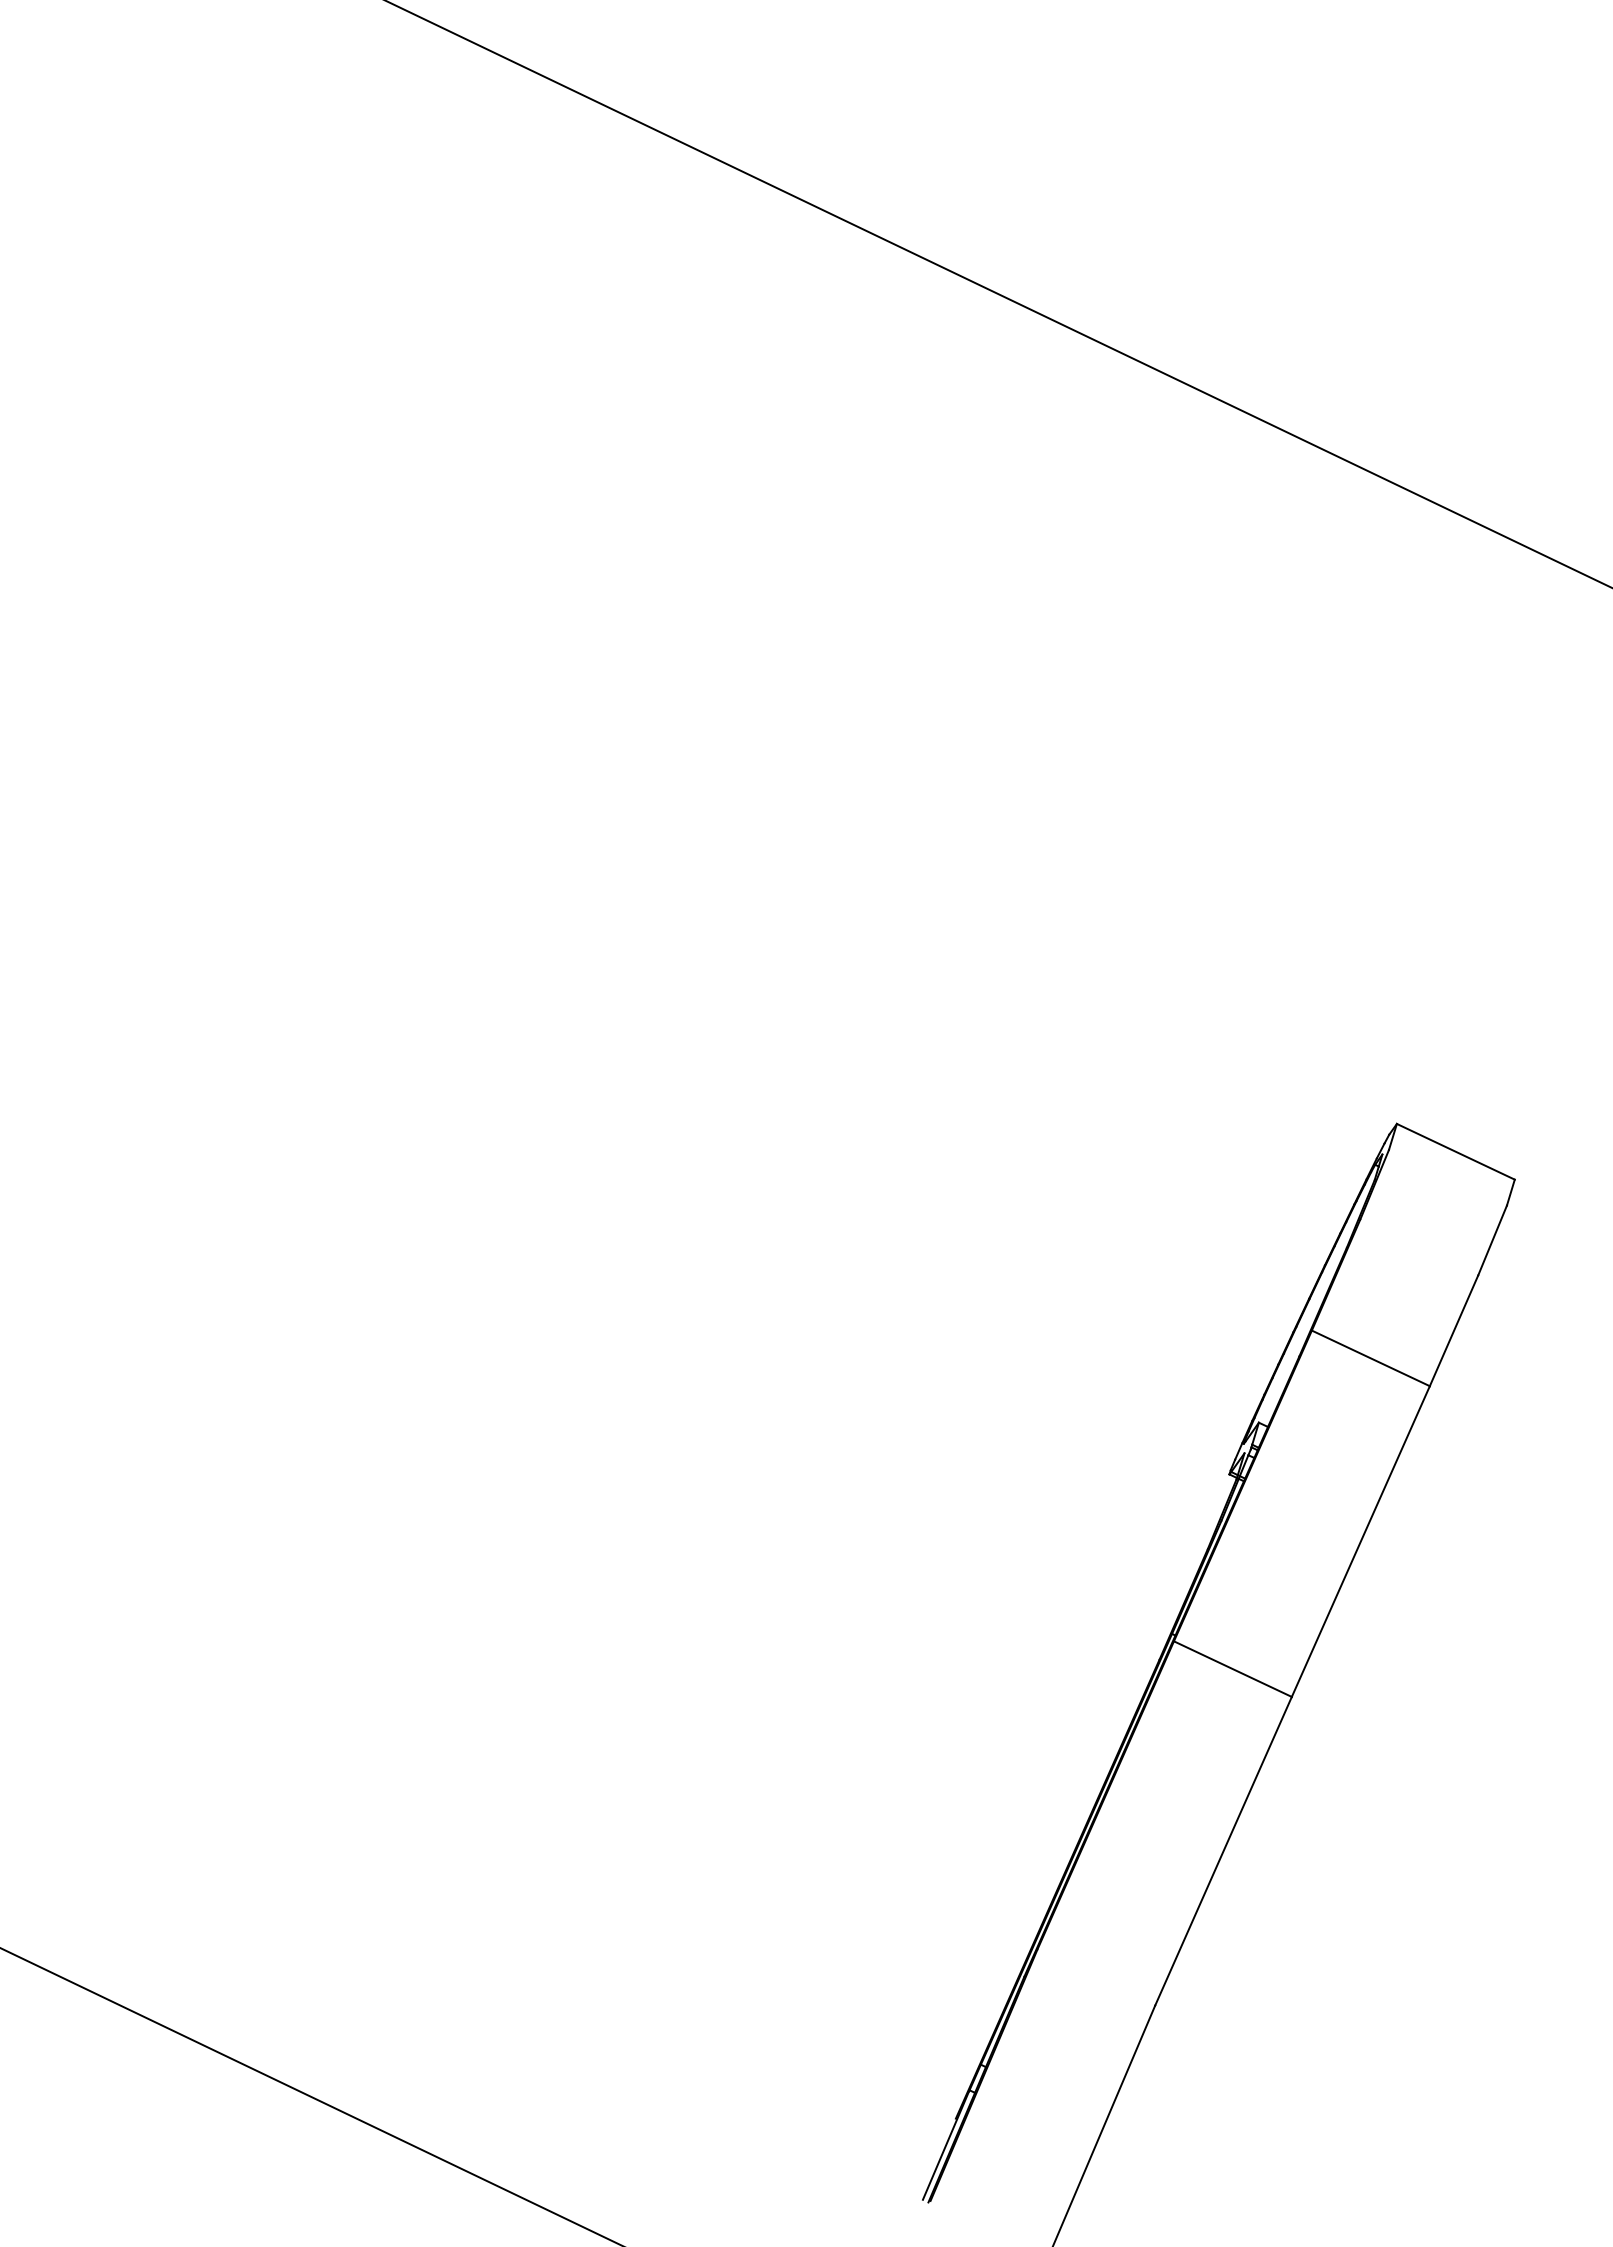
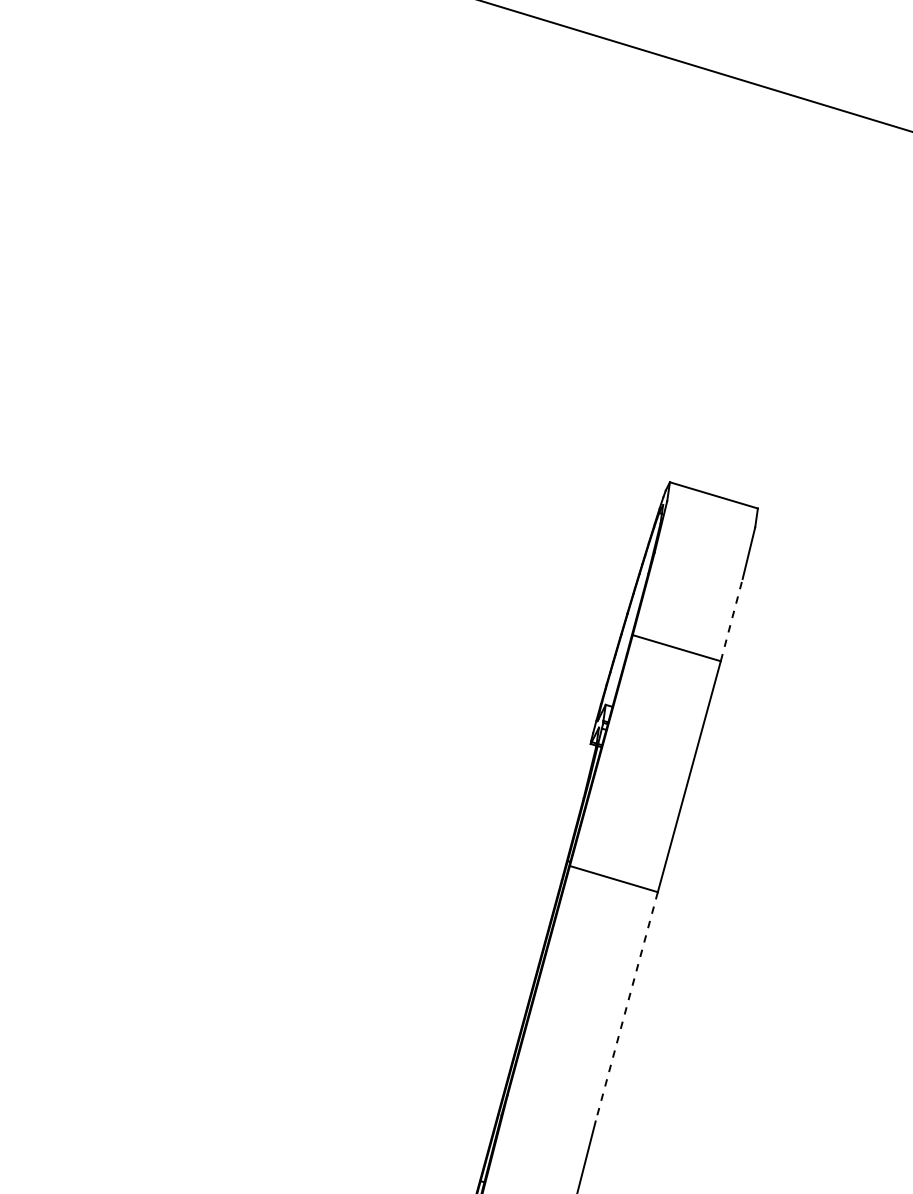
line: (1454, 1330) -> (732, 619), solid -> dashed
line: (1223, 1851) -> (626, 1006), solid -> dashed

